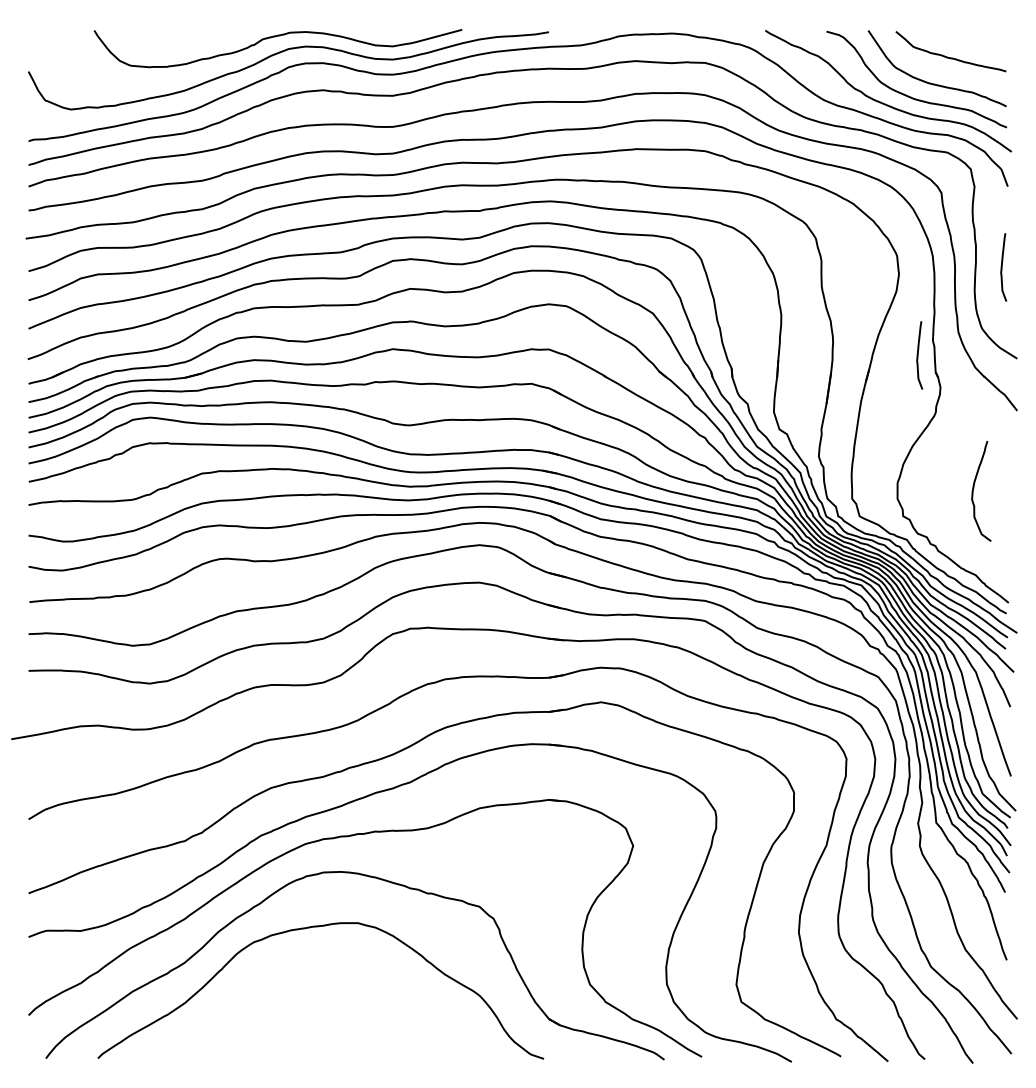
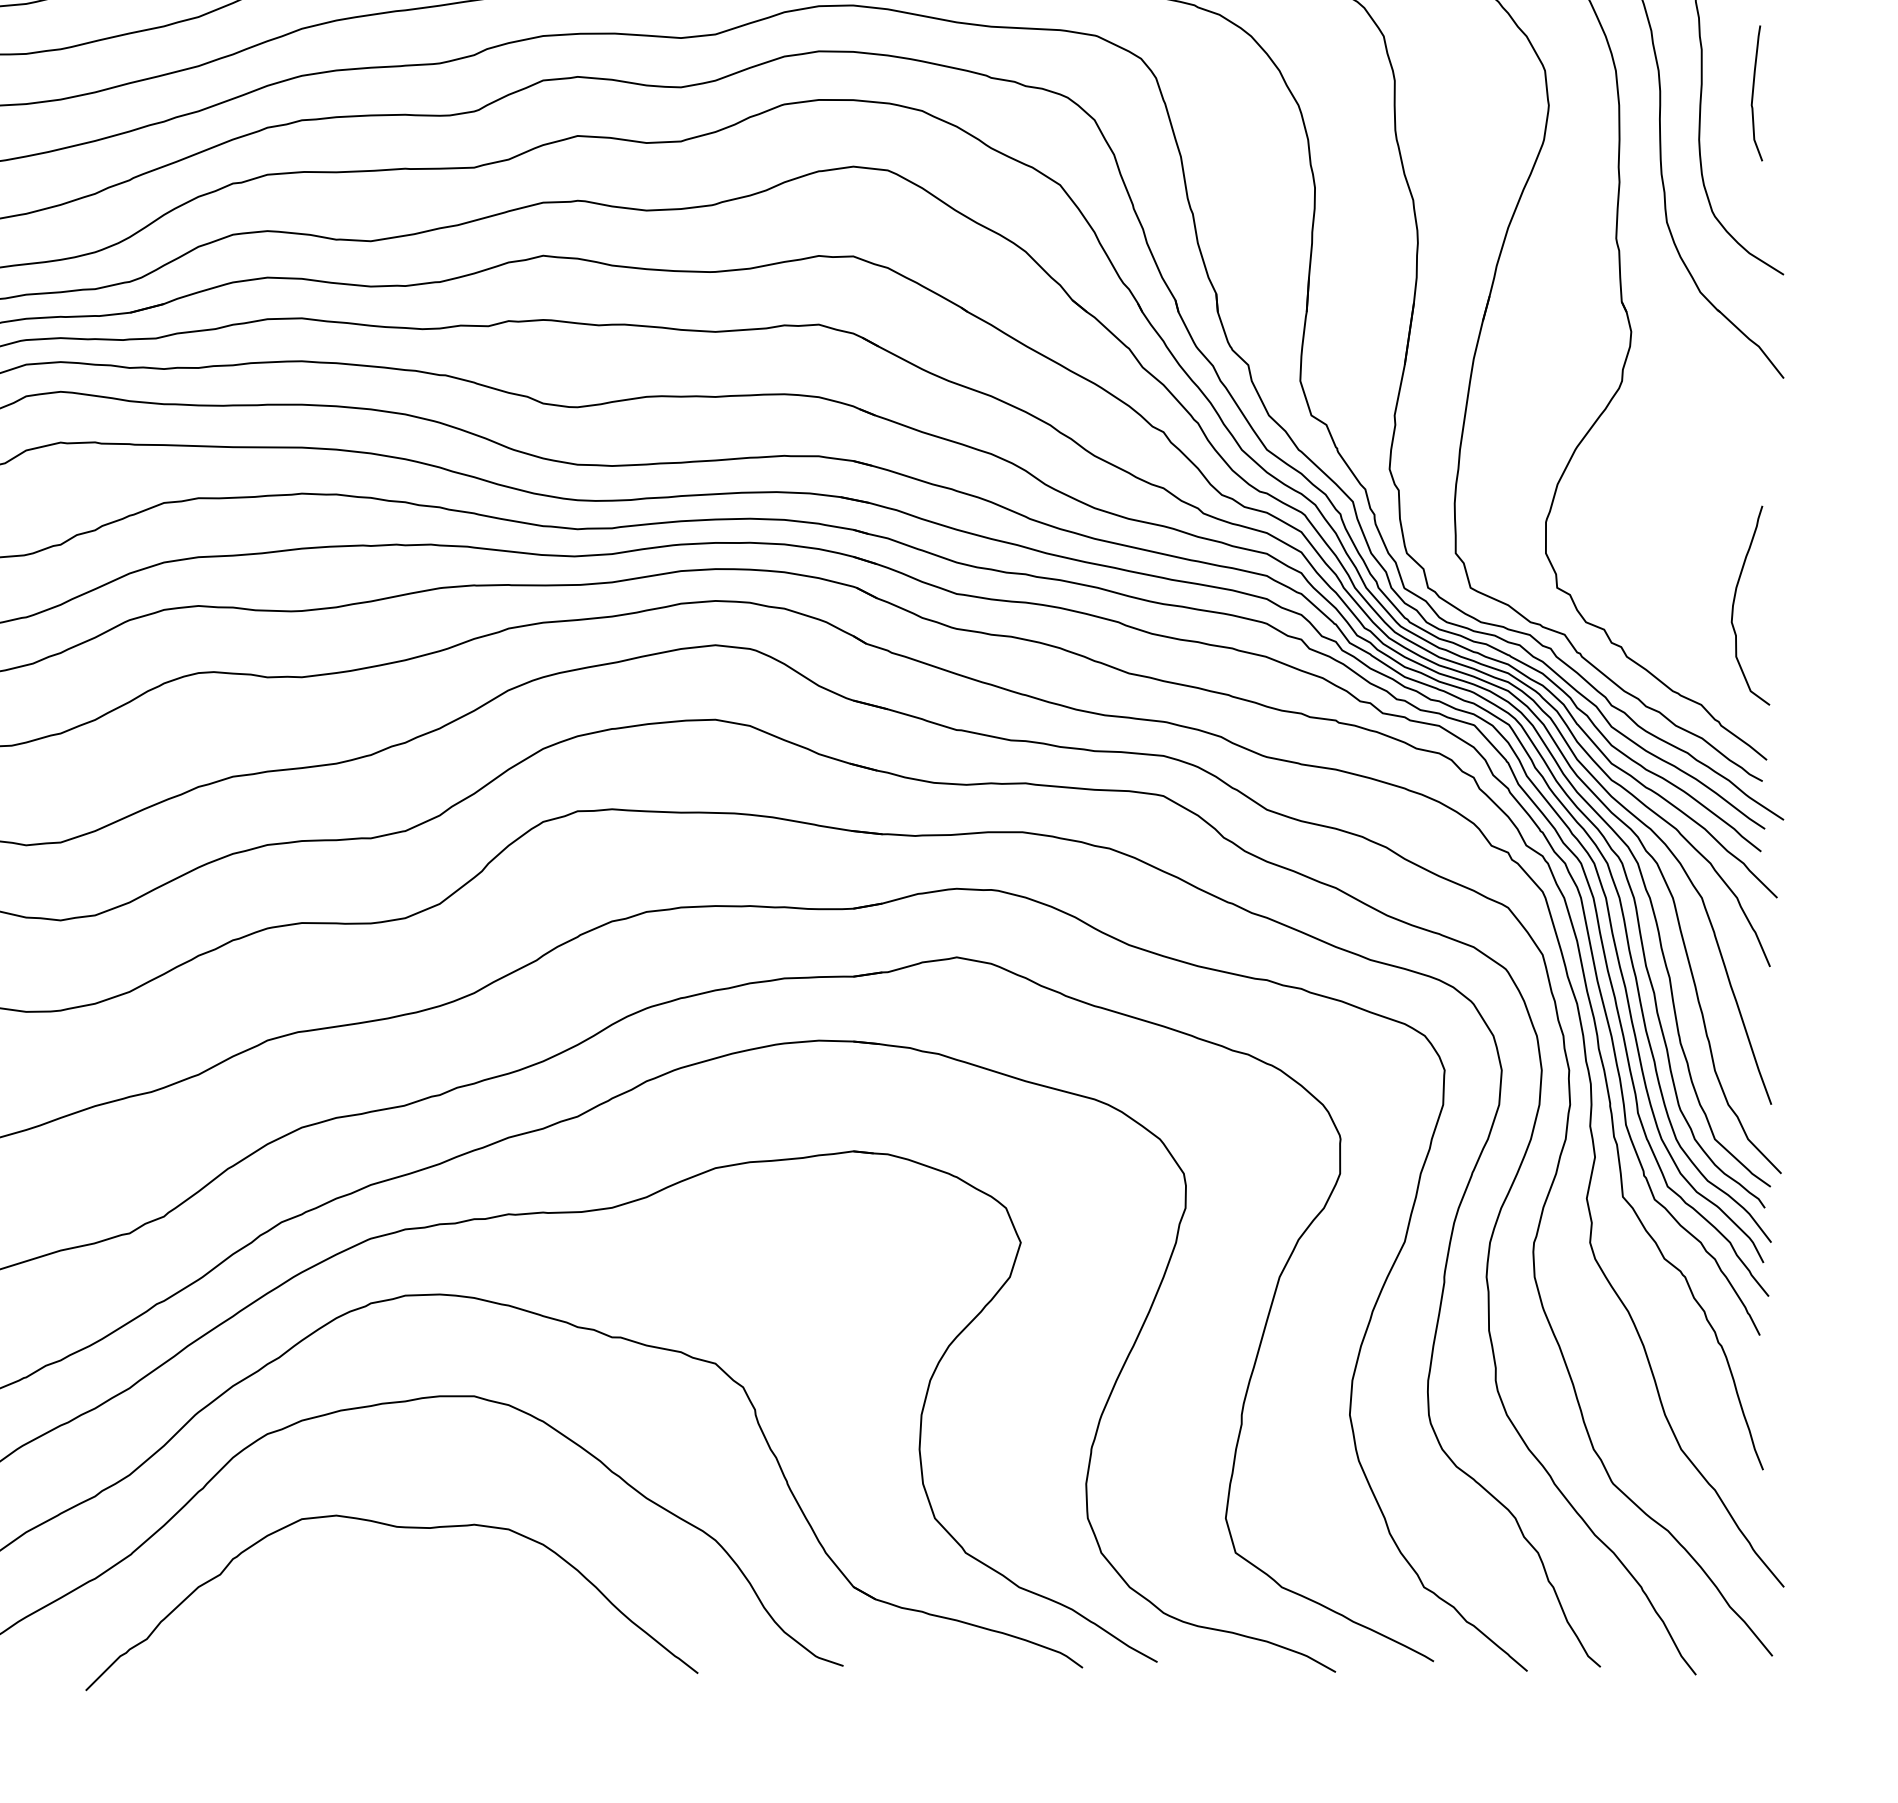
curve: (918, 355) -> (1587, 268), removed
curve: (974, 488) -> (1736, 600), moved
curve: (316, 989) -> (391, 1528), added

